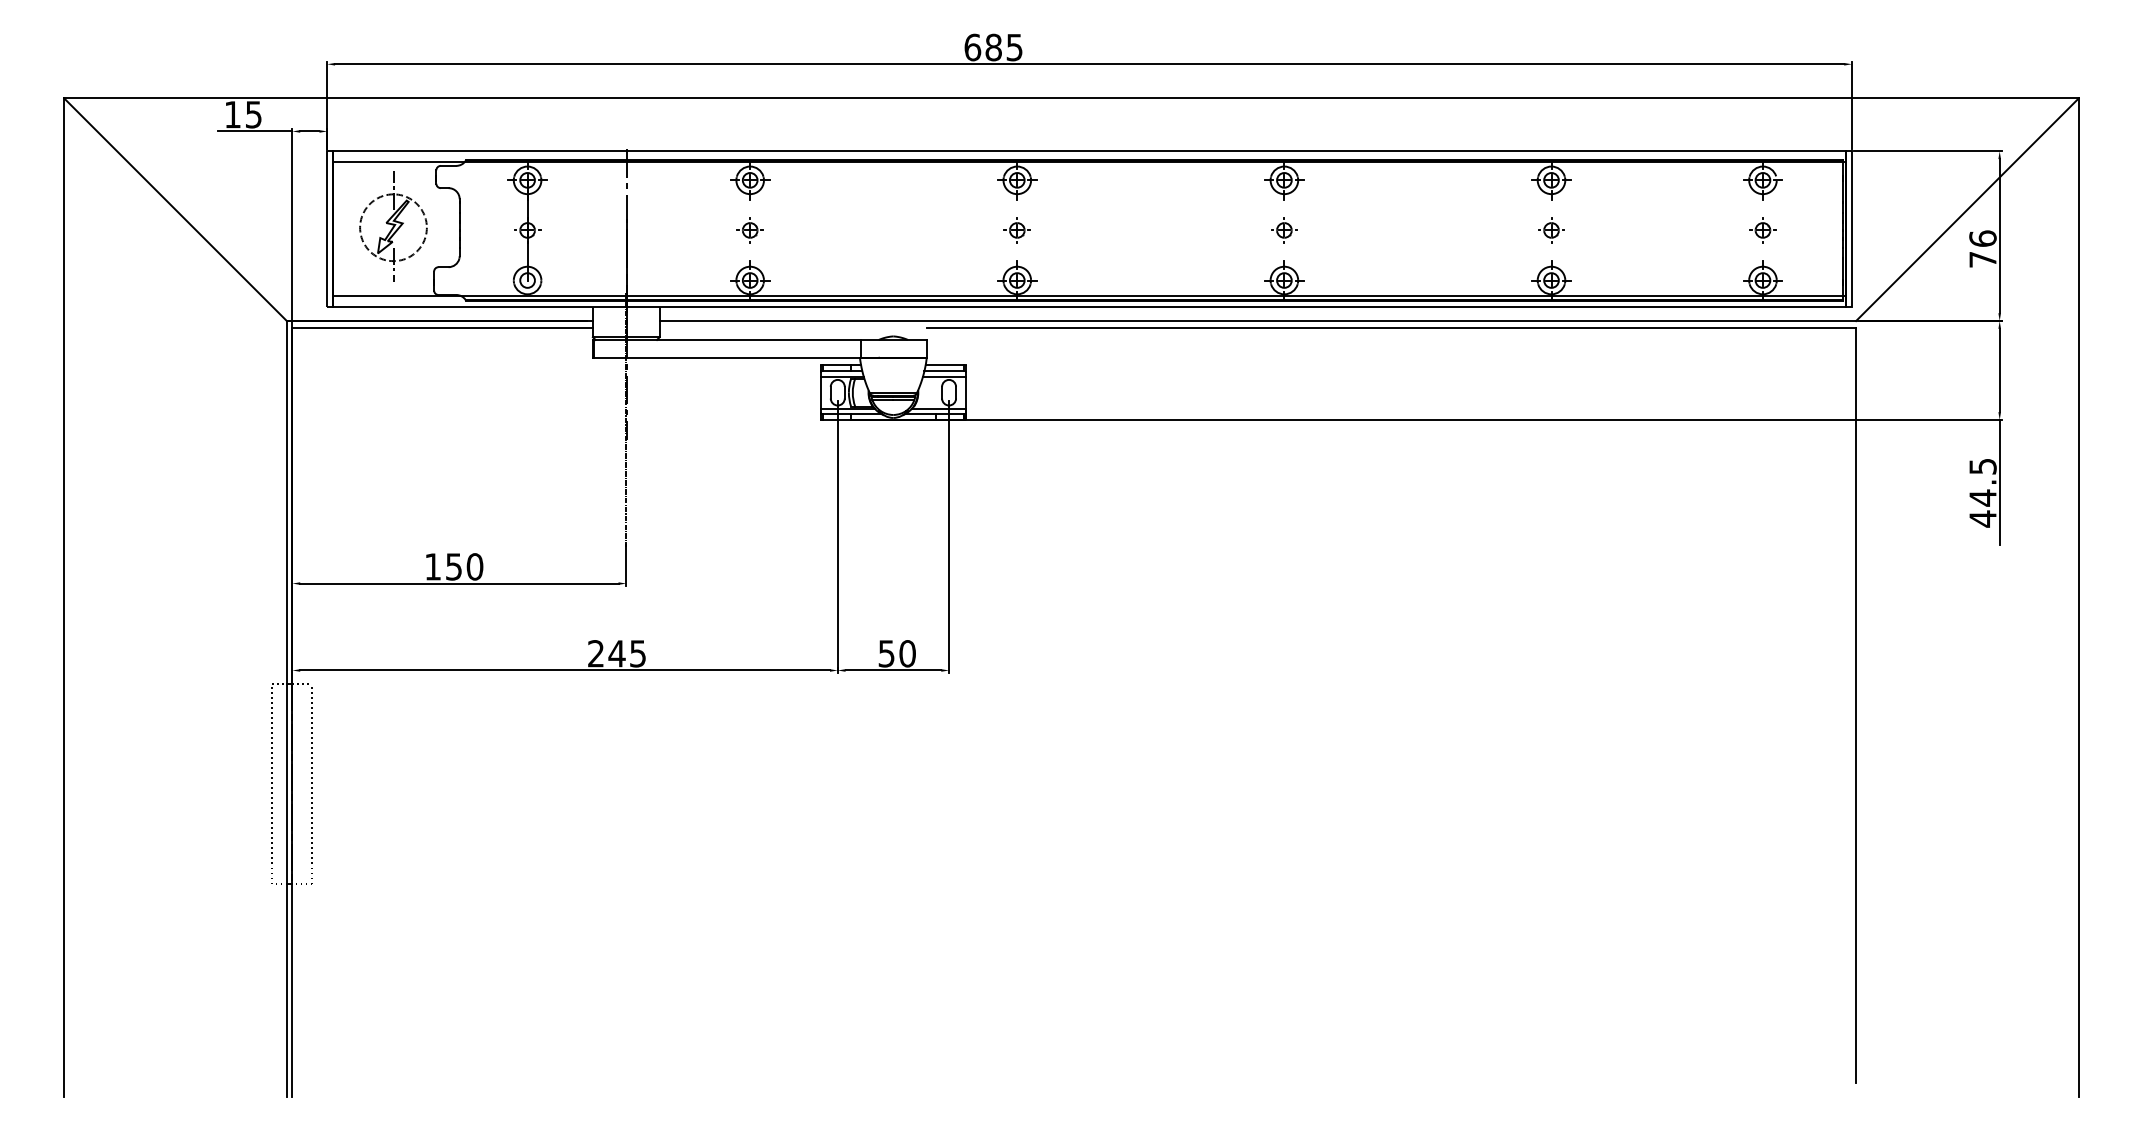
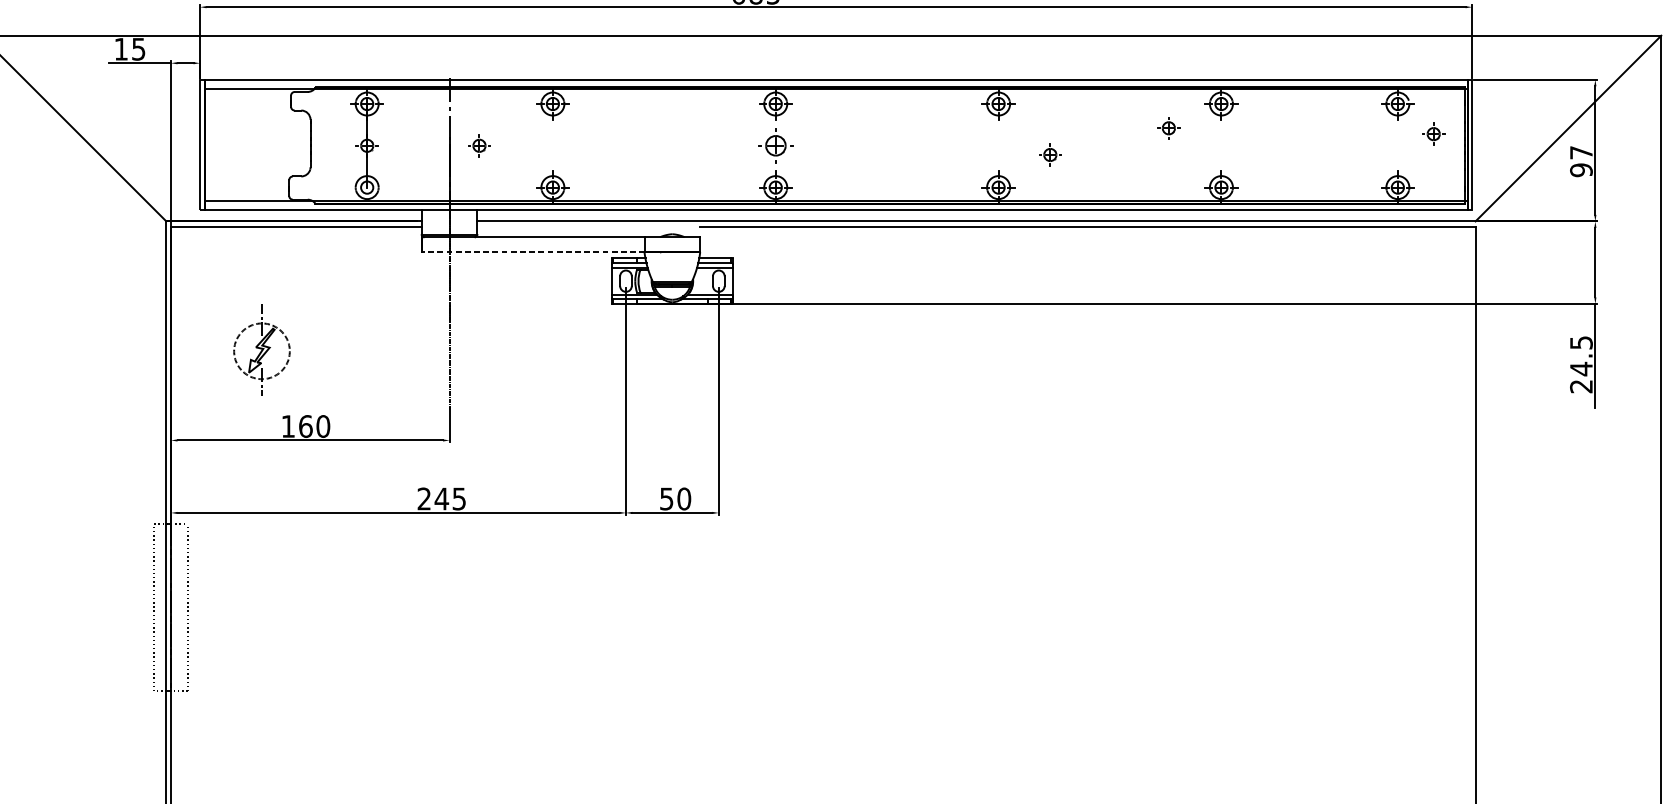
part: (393, 226) -> (261, 350), moved
part: (749, 230) -> (478, 145), moved
part: (1016, 230) -> (775, 145), size x1.6
part: (1284, 230) -> (1050, 155), moved
part: (1551, 230) -> (1168, 128), moved
part: (1762, 230) -> (1433, 134), moved
text: (1982, 249) -> (1581, 161), 76 -> 97
line: (727, 357) -> (533, 251), solid -> dashed
text: (1982, 518) -> (1581, 386), 44.5 -> 24.5
text: (454, 566) -> (306, 426), 150 -> 160

